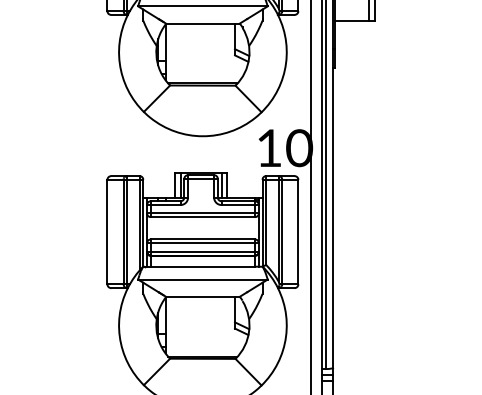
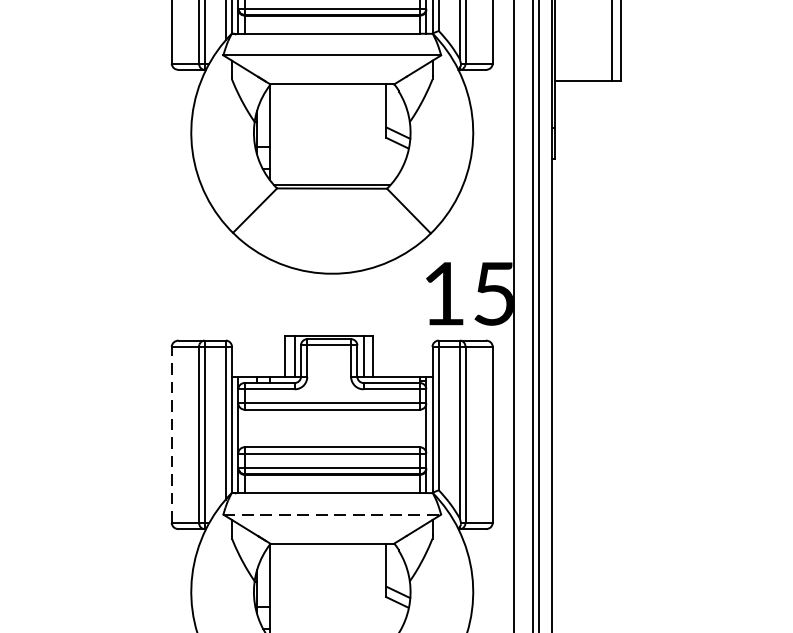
text: (299, 148) -> (494, 294), 10 -> 15
line: (107, 231) -> (171, 433), solid -> dashed
line: (202, 279) -> (331, 514), solid -> dashed

